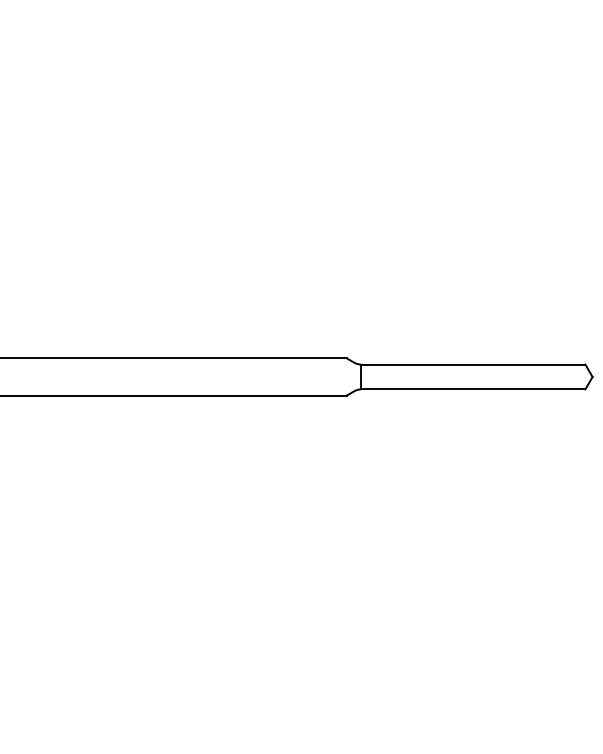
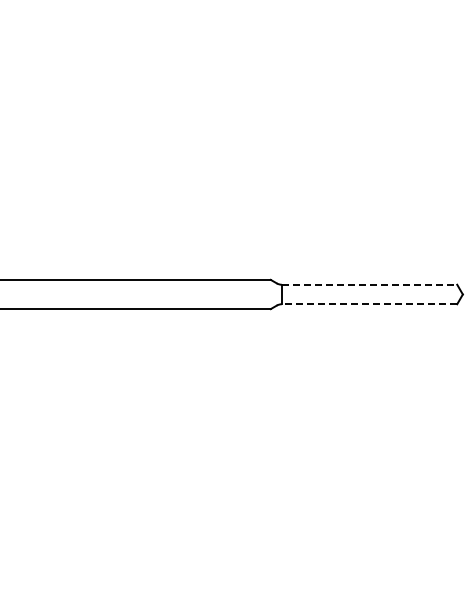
line: (473, 364) -> (369, 284), solid -> dashed
line: (473, 389) -> (369, 304), solid -> dashed

